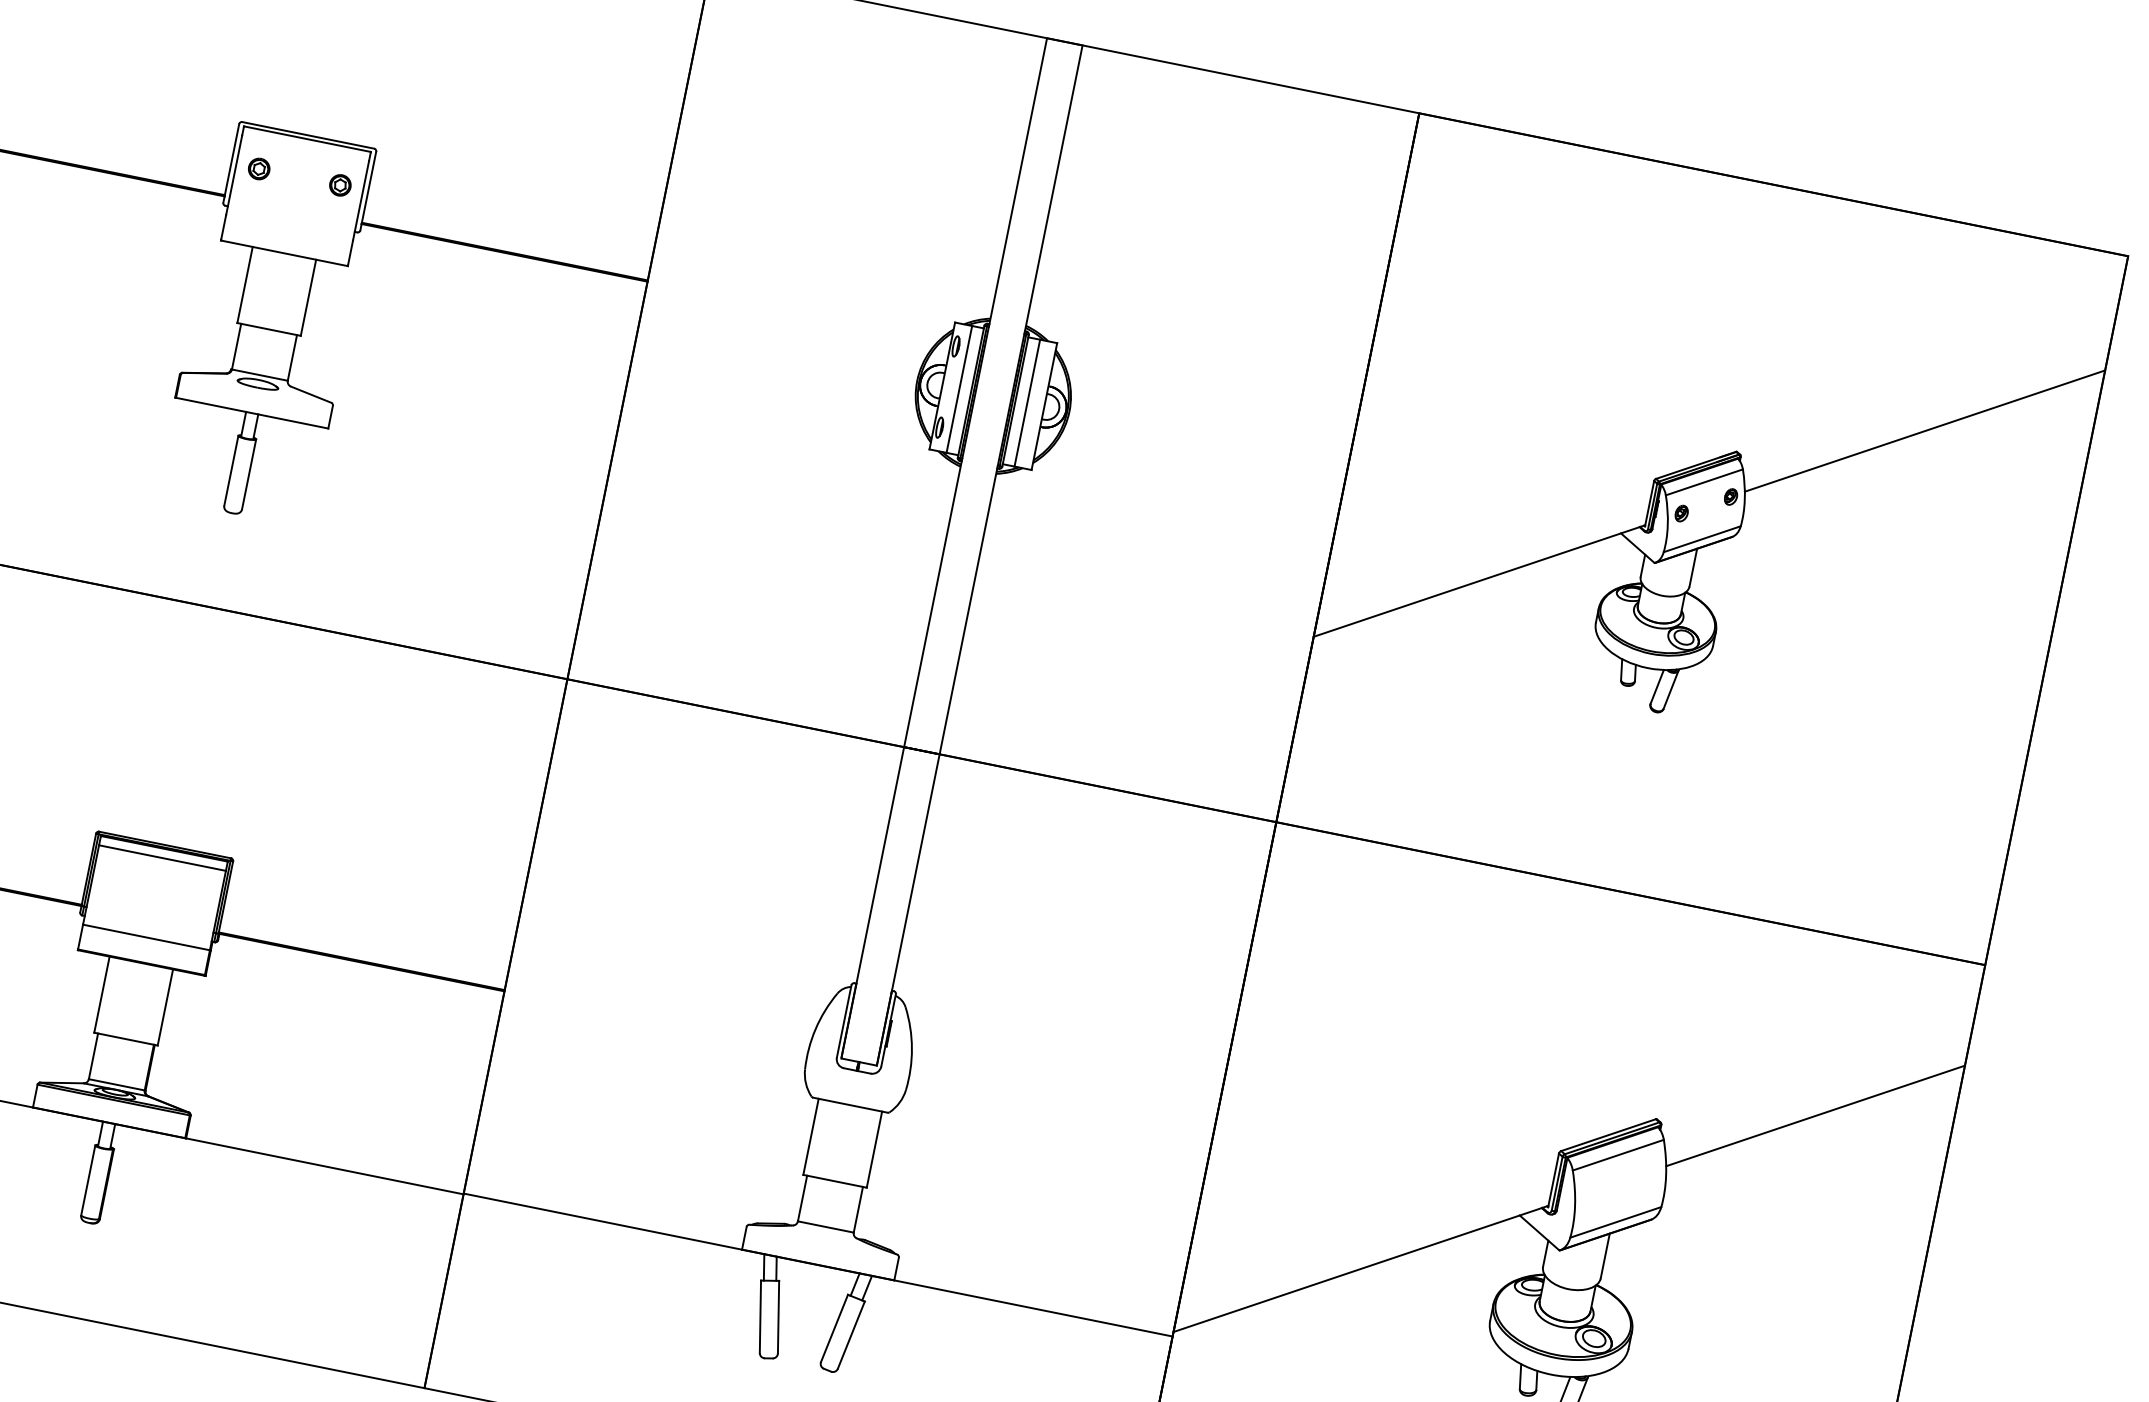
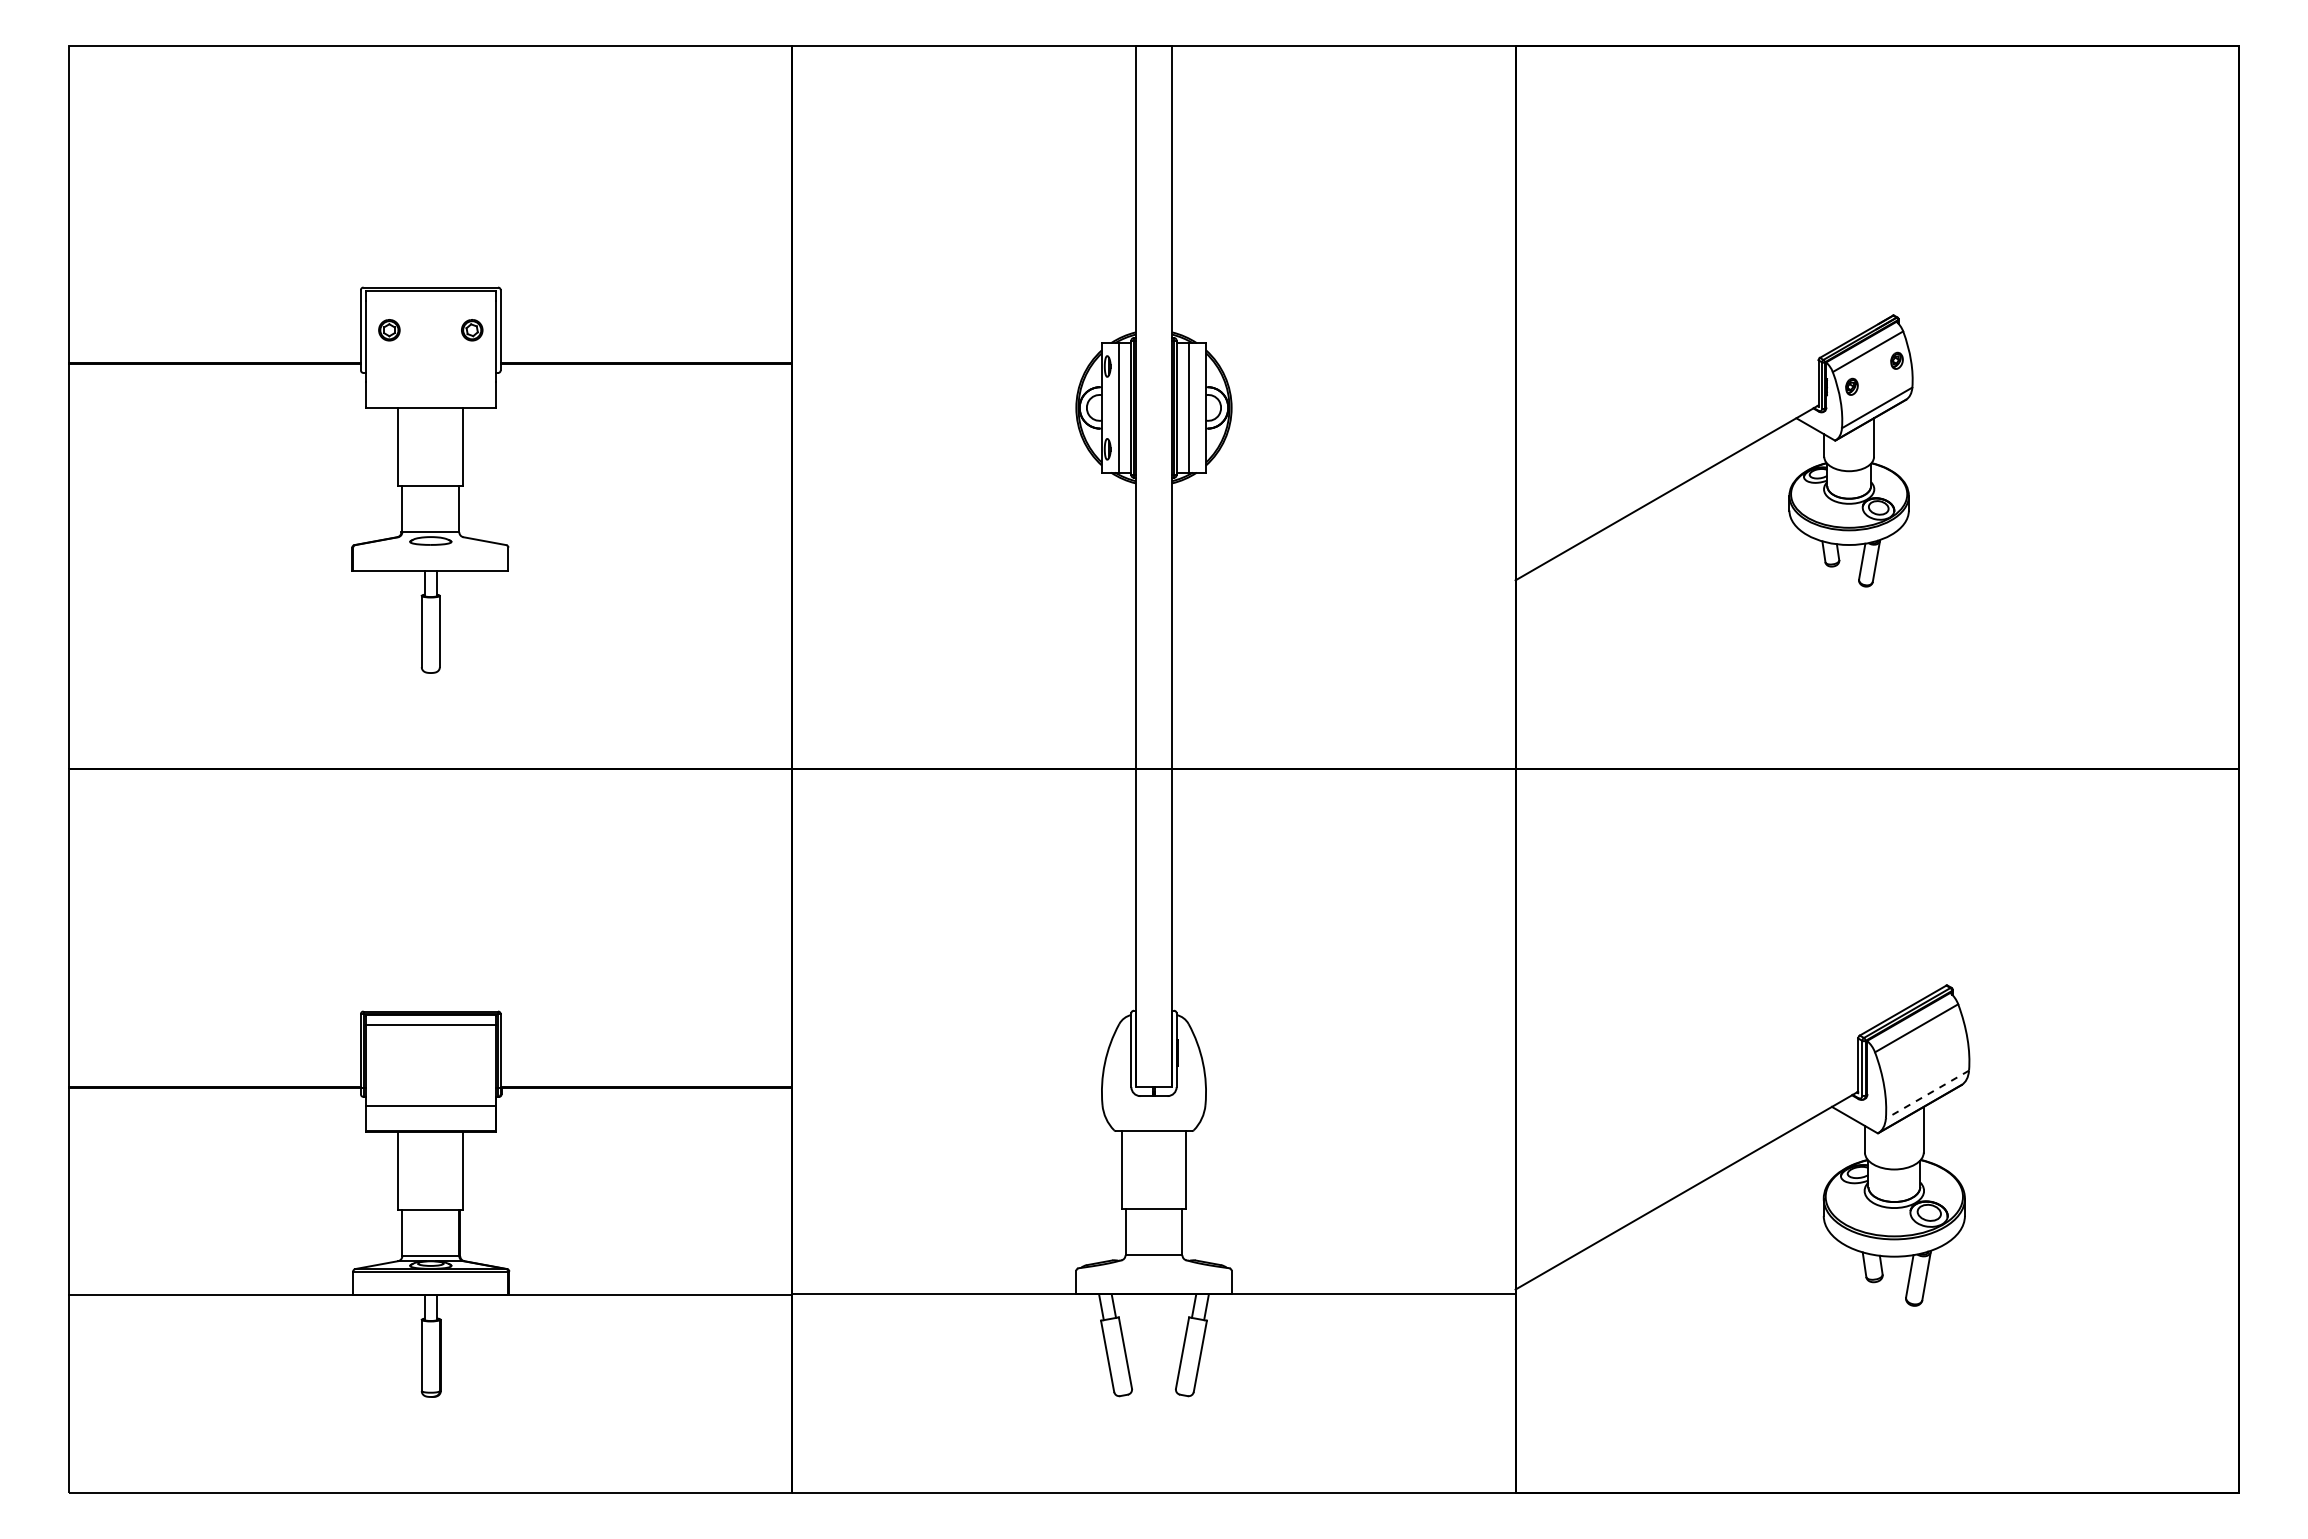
line: (1924, 430) -> (2073, 257), removed
line: (1814, 1115) -> (2101, 950), removed
line: (1615, 1222) -> (1927, 1094), solid -> dashed

